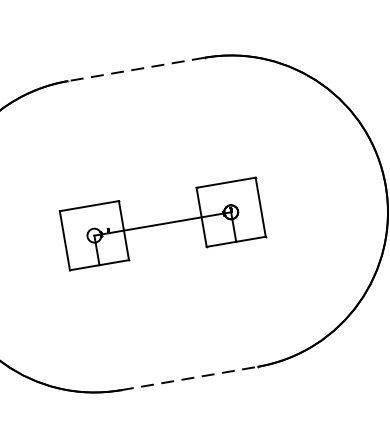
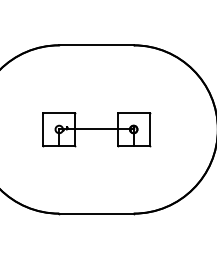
line: (136, 69) -> (96, 45), dashed -> solid
line: (189, 378) -> (96, 213), dashed -> solid

